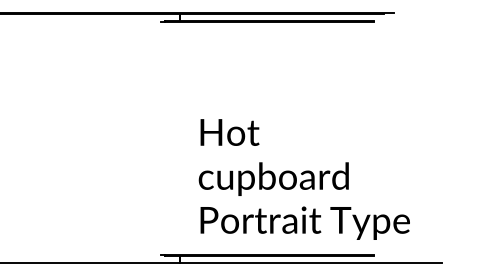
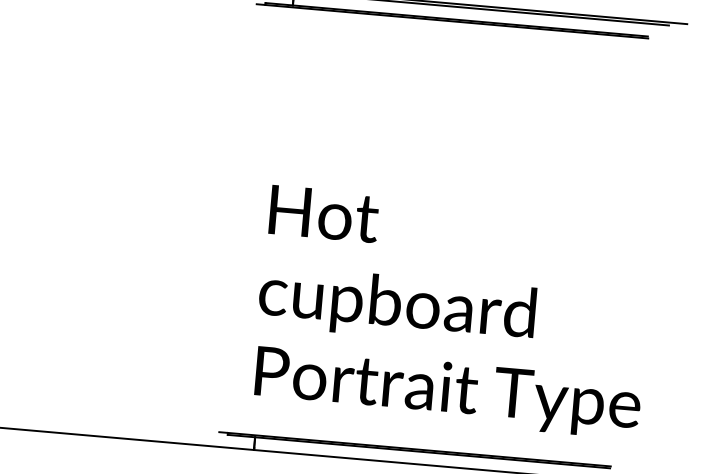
text: (303, 179) -> (451, 312), moved

